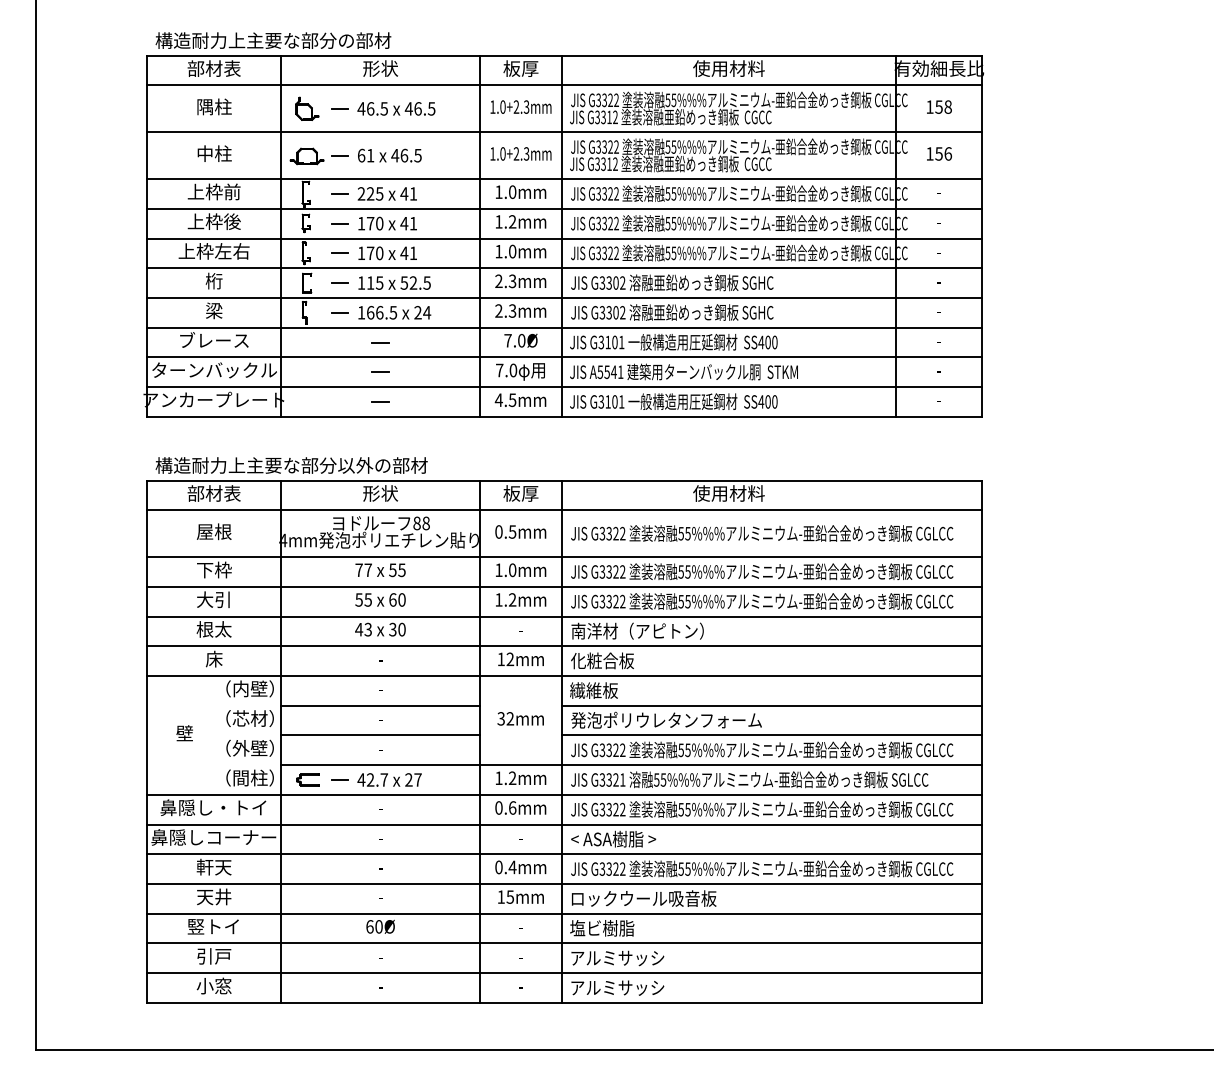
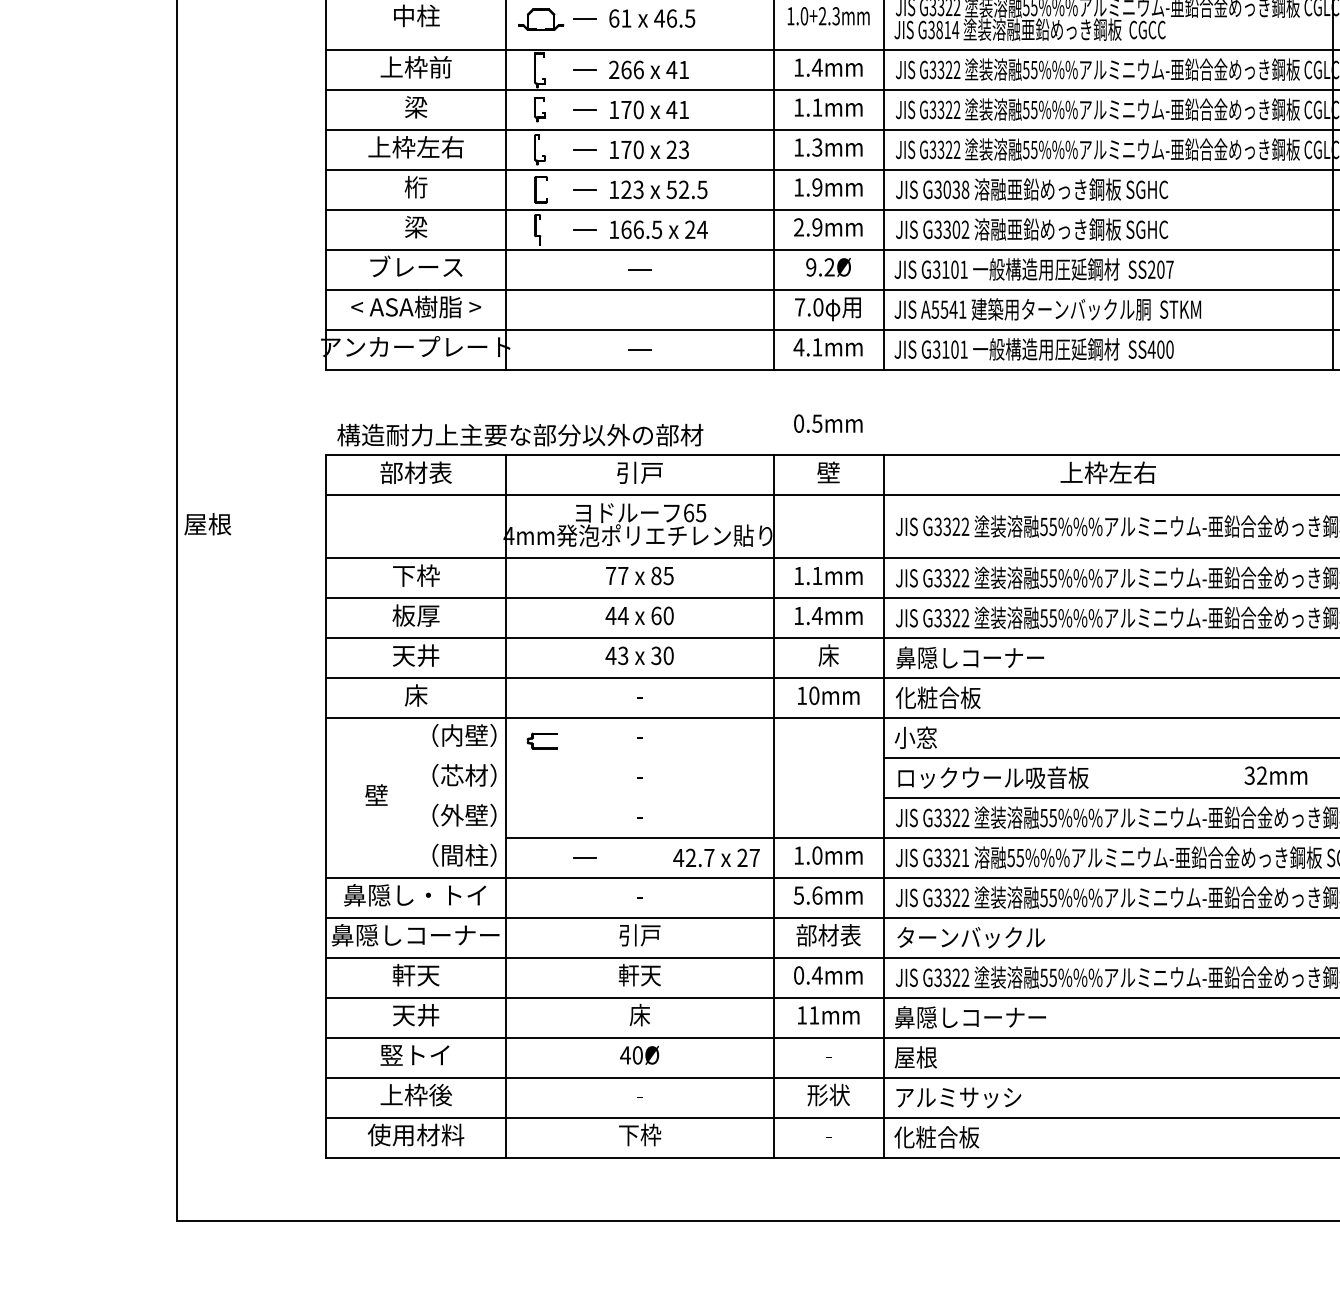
text: (609, 163) -> (947, 29), G3312 -> G3814
text: (512, 192) -> (817, 68), 1.0mm -> 1.4mm
text: (375, 193) -> (633, 69), 225 -> 266
text: (213, 221) -> (415, 107), 上枠後 -> 梁
text: (512, 221) -> (817, 107), 1.2mm -> 1.1mm
text: (512, 251) -> (817, 147), 1.0mm -> 1.3mm
text: (408, 253) -> (677, 150), 41 -> 23
text: (505, 281) -> (807, 187), 2.3mm -> 1.9mm
text: (374, 282) -> (631, 189), 115 -> 123
text: (615, 282) -> (955, 189), G3302 -> G3038
text: (512, 310) -> (817, 226), 2.3mm -> 2.9mm
text: (514, 340) -> (819, 267), 7.0Ø -> 9.2Ø
text: (767, 342) -> (1160, 269), SS400 -> SS207
text: (214, 369) -> (416, 306), ターンバックル -> < ASA樹脂 >
line: (380, 371) -> (639, 308), removed
text: (512, 400) -> (817, 347), 4.5mm -> 4.1mm
text: (380, 493) -> (639, 472), 形状 -> 引戸
text: (520, 493) -> (827, 472), 板厚 -> 壁
text: (728, 493) -> (1107, 472), 使用材料 -> 上枠左右
text: (421, 523) -> (694, 513), 88 -> 65
text: (214, 531) -> (208, 523), moved
text: (520, 531) -> (827, 423), moved
text: (392, 569) -> (655, 574), 55 -> 85
text: (512, 570) -> (817, 576), 1.0mm -> 1.1mm
text: (213, 599) -> (415, 615), 大引 -> 板厚
text: (363, 599) -> (616, 615), 55 -> 44
text: (512, 599) -> (817, 615), 1.2mm -> 1.4mm
text: (213, 629) -> (415, 655), 根太 -> 天井
text: (520, 629) -> (827, 655), - -> 床
text: (637, 630) -> (985, 656), 南洋材（アピトン） -> 鼻隠しコーナー
text: (510, 659) -> (814, 695), 12mm -> 10mm
text: (593, 690) -> (926, 737), 繊維板 -> 小窓
line: (380, 705) -> (639, 757), removed
text: (520, 718) -> (1275, 775), moved
text: (666, 719) -> (1024, 776), 発泡ポリウレタンフォーム -> ロックウール吸音板
line: (380, 735) -> (639, 798), removed
text: (512, 778) -> (817, 855), 1.2mm -> 1.0mm
part: (307, 779) -> (541, 740), moved
text: (389, 779) -> (716, 857), moved
text: (498, 807) -> (798, 894), 0.6mm -> 5.6mm
text: (380, 837) -> (639, 935), - -> 引戸
text: (520, 837) -> (827, 935), - -> 部材表
text: (626, 838) -> (970, 936), < ASA樹脂 > -> ターンバックル
text: (380, 866) -> (639, 974), - -> 軒天
text: (380, 896) -> (639, 1014), - -> 床
text: (509, 896) -> (813, 1014), 15mm -> 11mm
text: (643, 898) -> (993, 1017), ロックウール吸音板 -> 鼻隠しコーナー
text: (369, 926) -> (624, 1054), 60Ø -> 40Ø
text: (602, 928) -> (938, 1057), 塩ビ樹脂 -> 屋根
text: (213, 956) -> (415, 1095), 引戸 -> 上枠後
text: (520, 956) -> (827, 1095), - -> 形状
text: (213, 985) -> (415, 1134), 小窓 -> 使用材料
text: (380, 985) -> (639, 1134), - -> 下枠
text: (617, 987) -> (958, 1136), アルミサッシ -> 化粧合板

